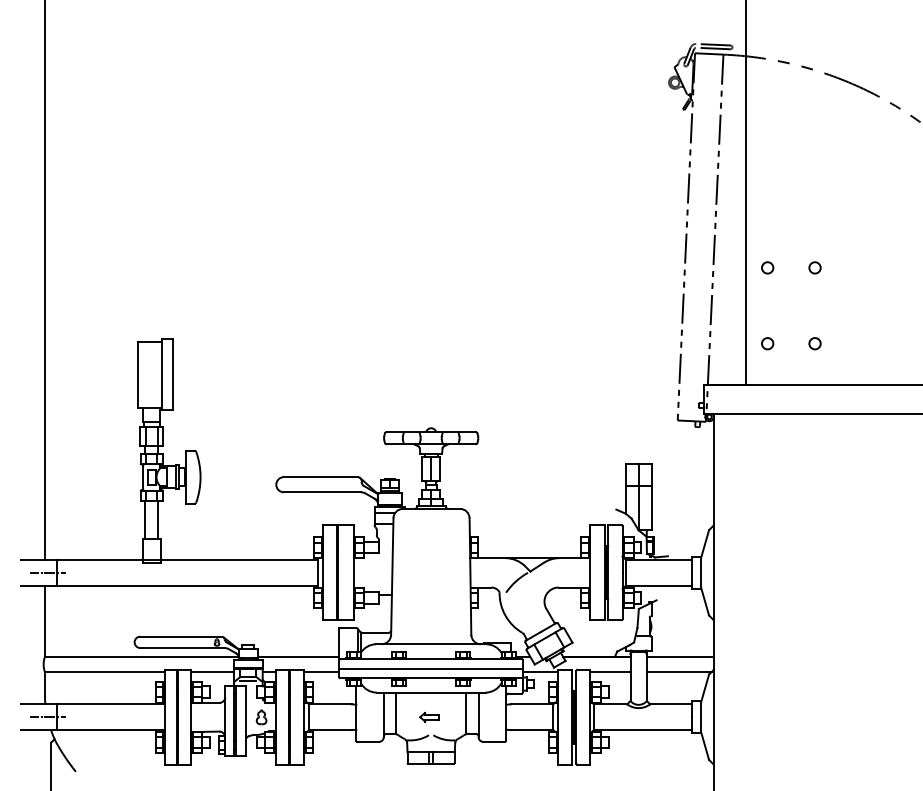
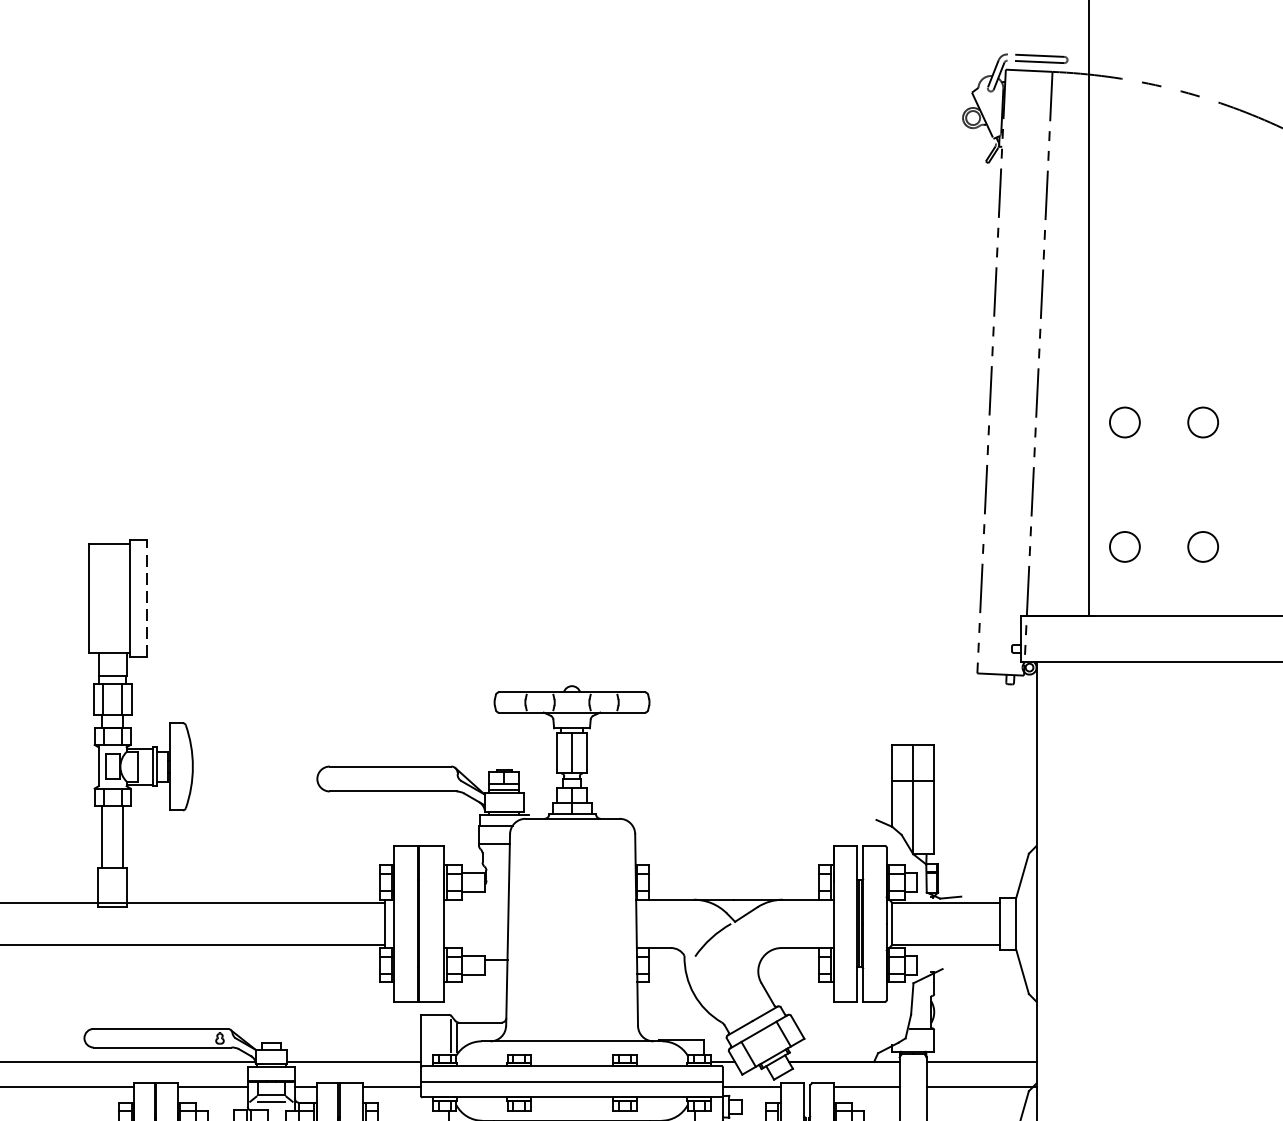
circle: (767, 267) -> (1124, 421), size x1.6
circle: (814, 267) -> (1202, 421), size x1.6
circle: (767, 343) -> (1124, 546), size x1.6
circle: (814, 343) -> (1202, 546), size x1.6
line: (172, 374) -> (146, 597), solid -> dashed

